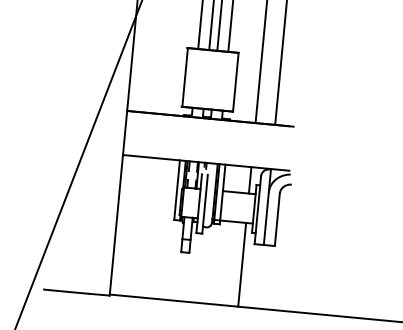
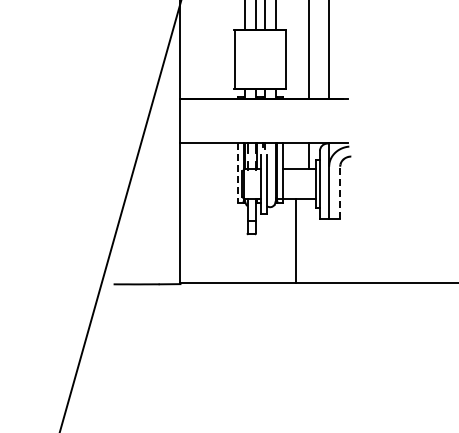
line: (176, 189) -> (237, 172), solid -> dashed
line: (277, 219) -> (340, 192), solid -> dashed
line: (242, 264) -> (296, 240), moved

